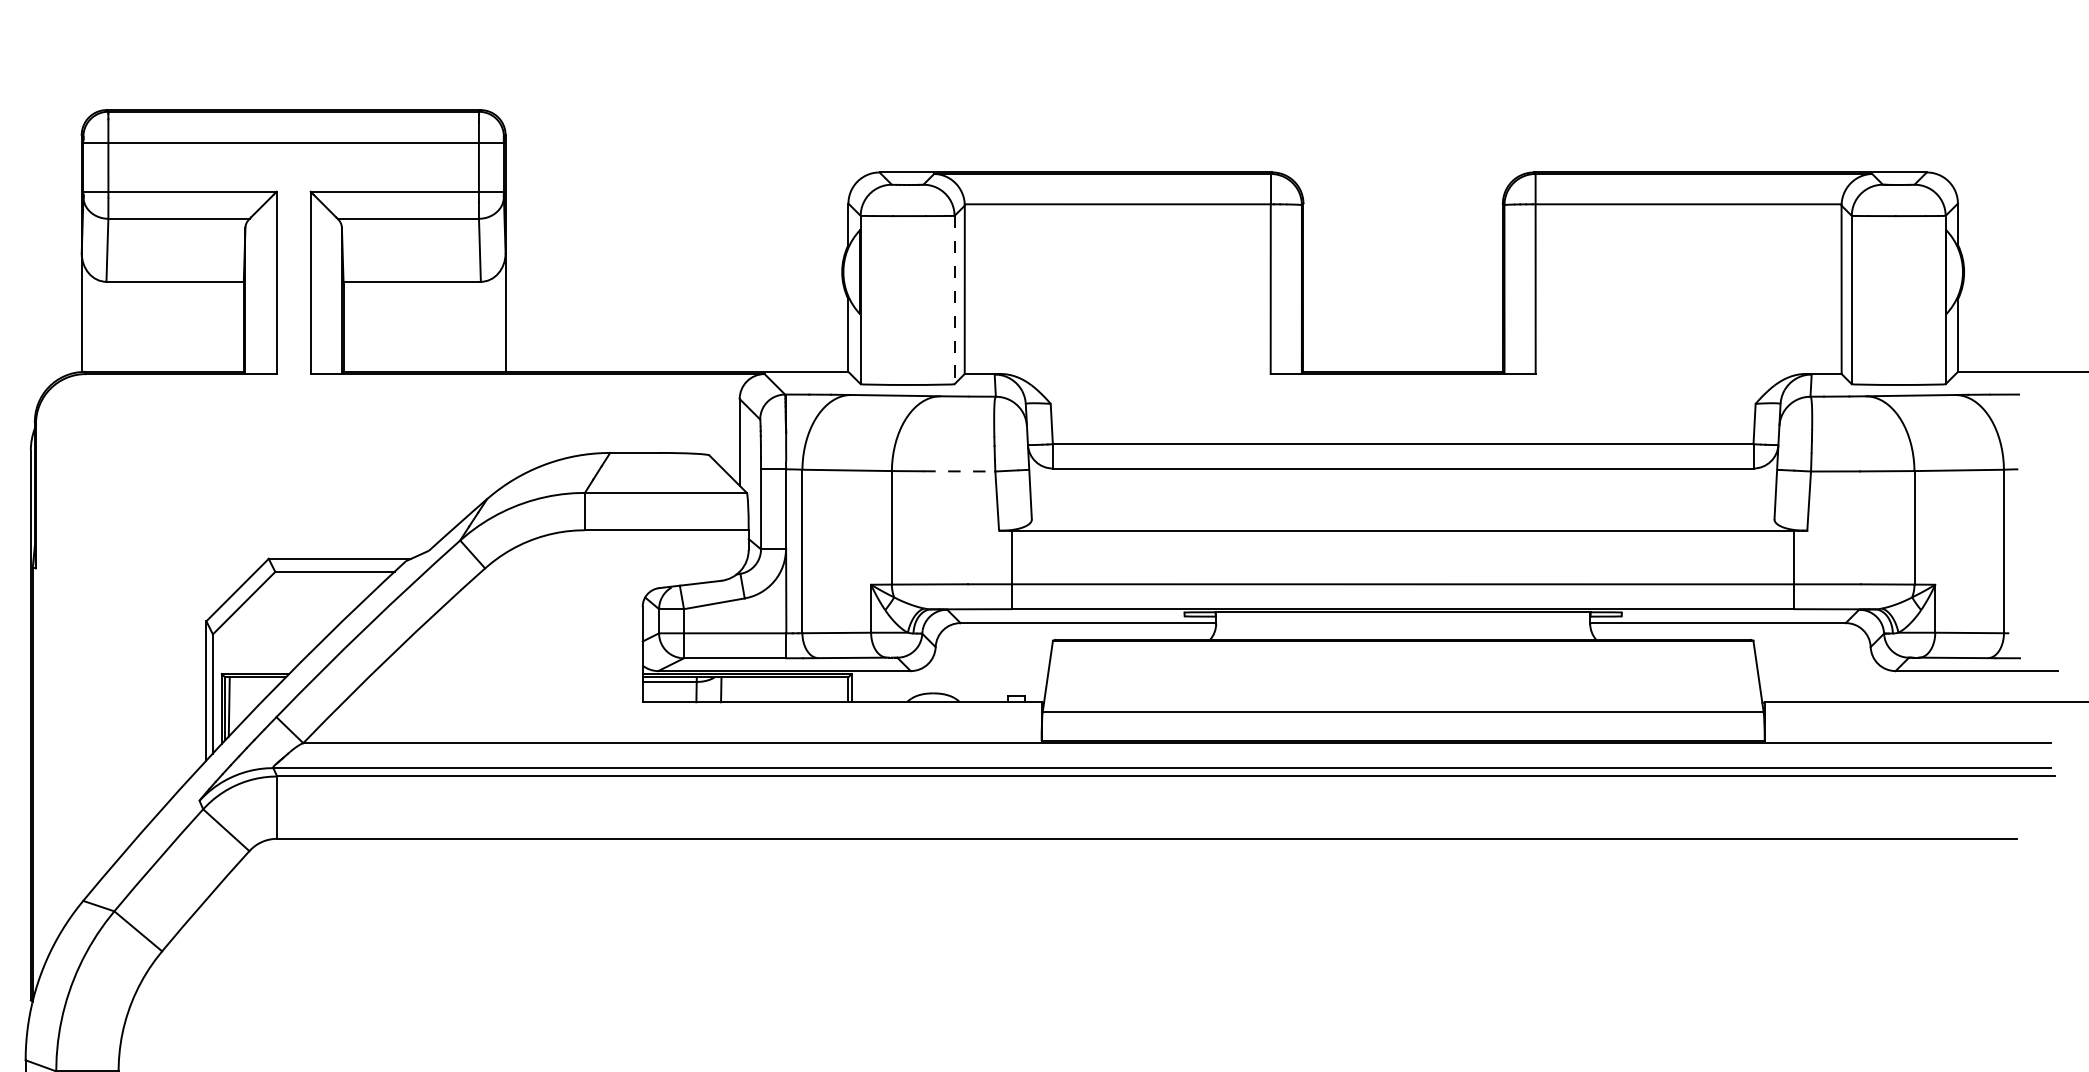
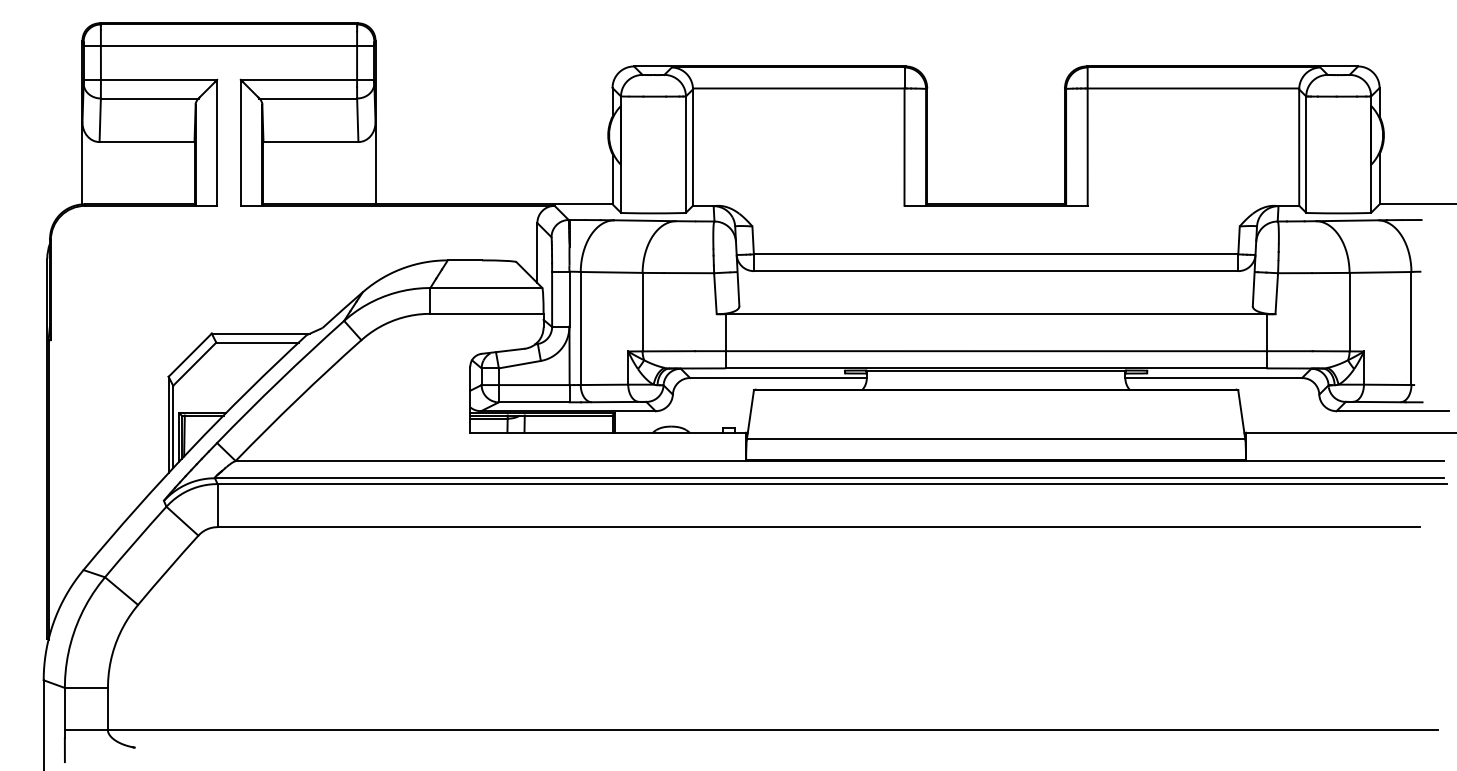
line: (953, 301) -> (685, 155), dashed -> solid
line: (959, 471) -> (689, 273), dashed -> solid

